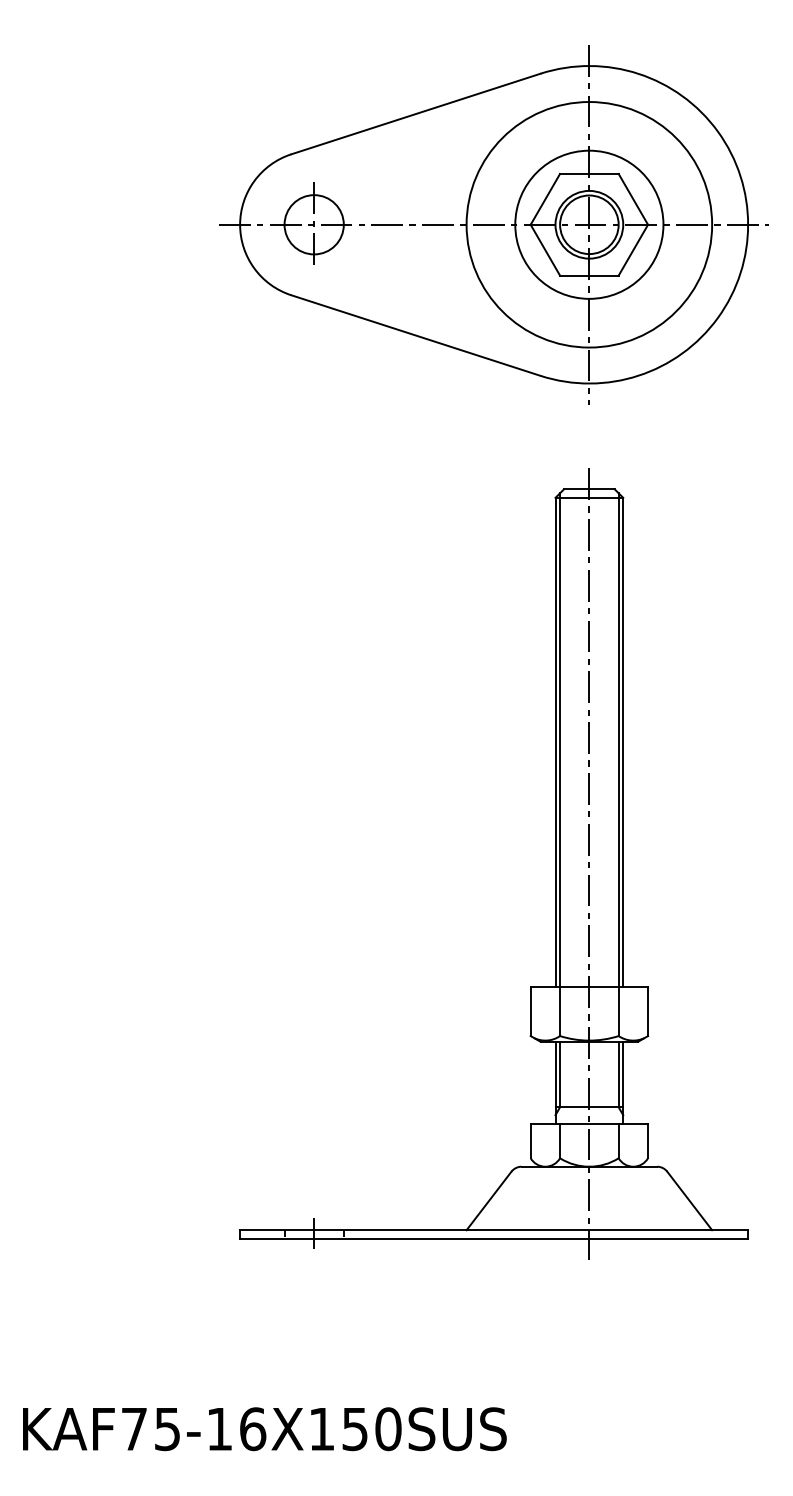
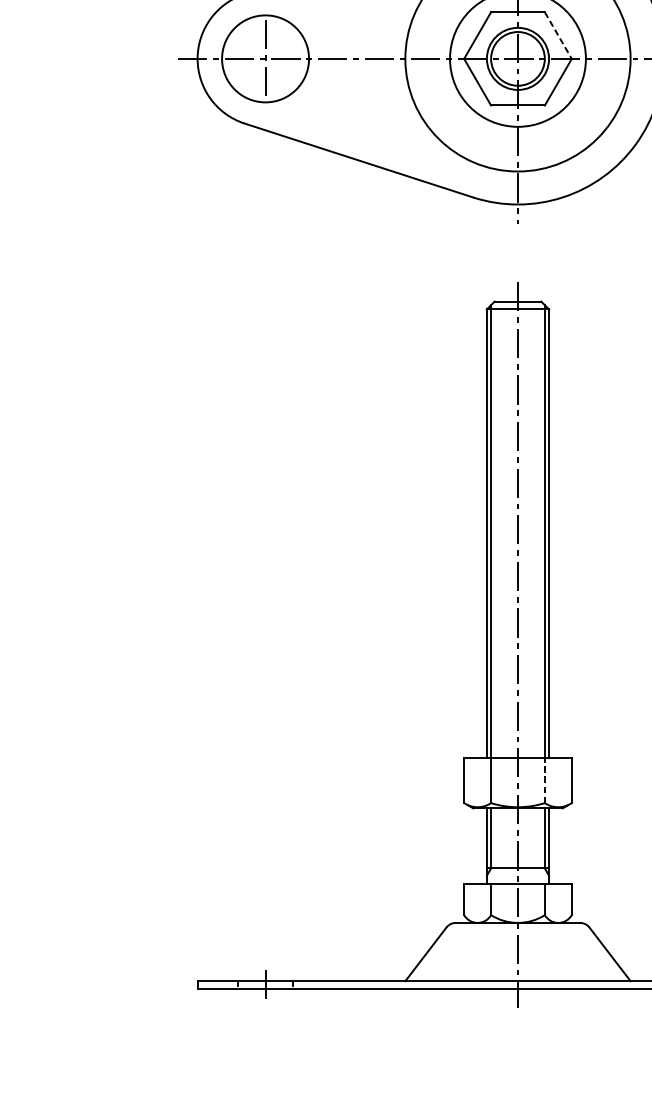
line: (633, 199) -> (558, 35), solid -> dashed
circle: (313, 224) -> (264, 58), size x1.6
line: (618, 1011) -> (544, 780), solid -> dashed

